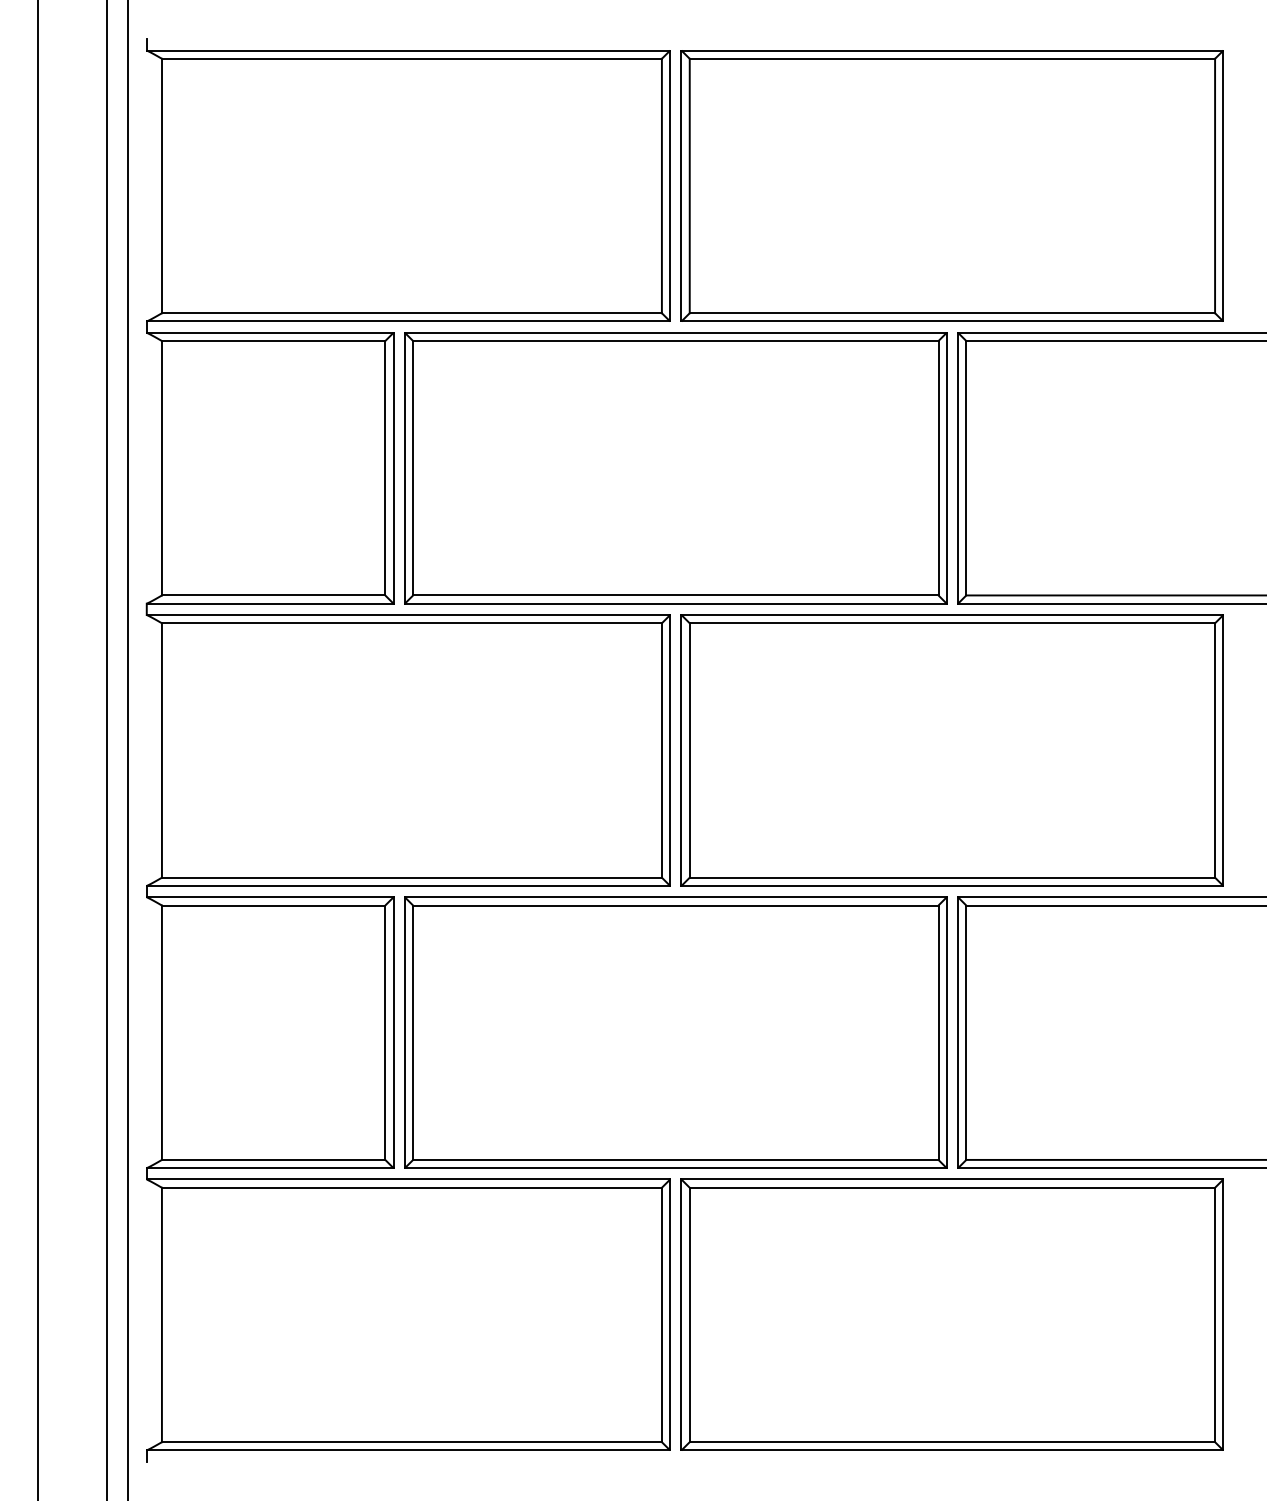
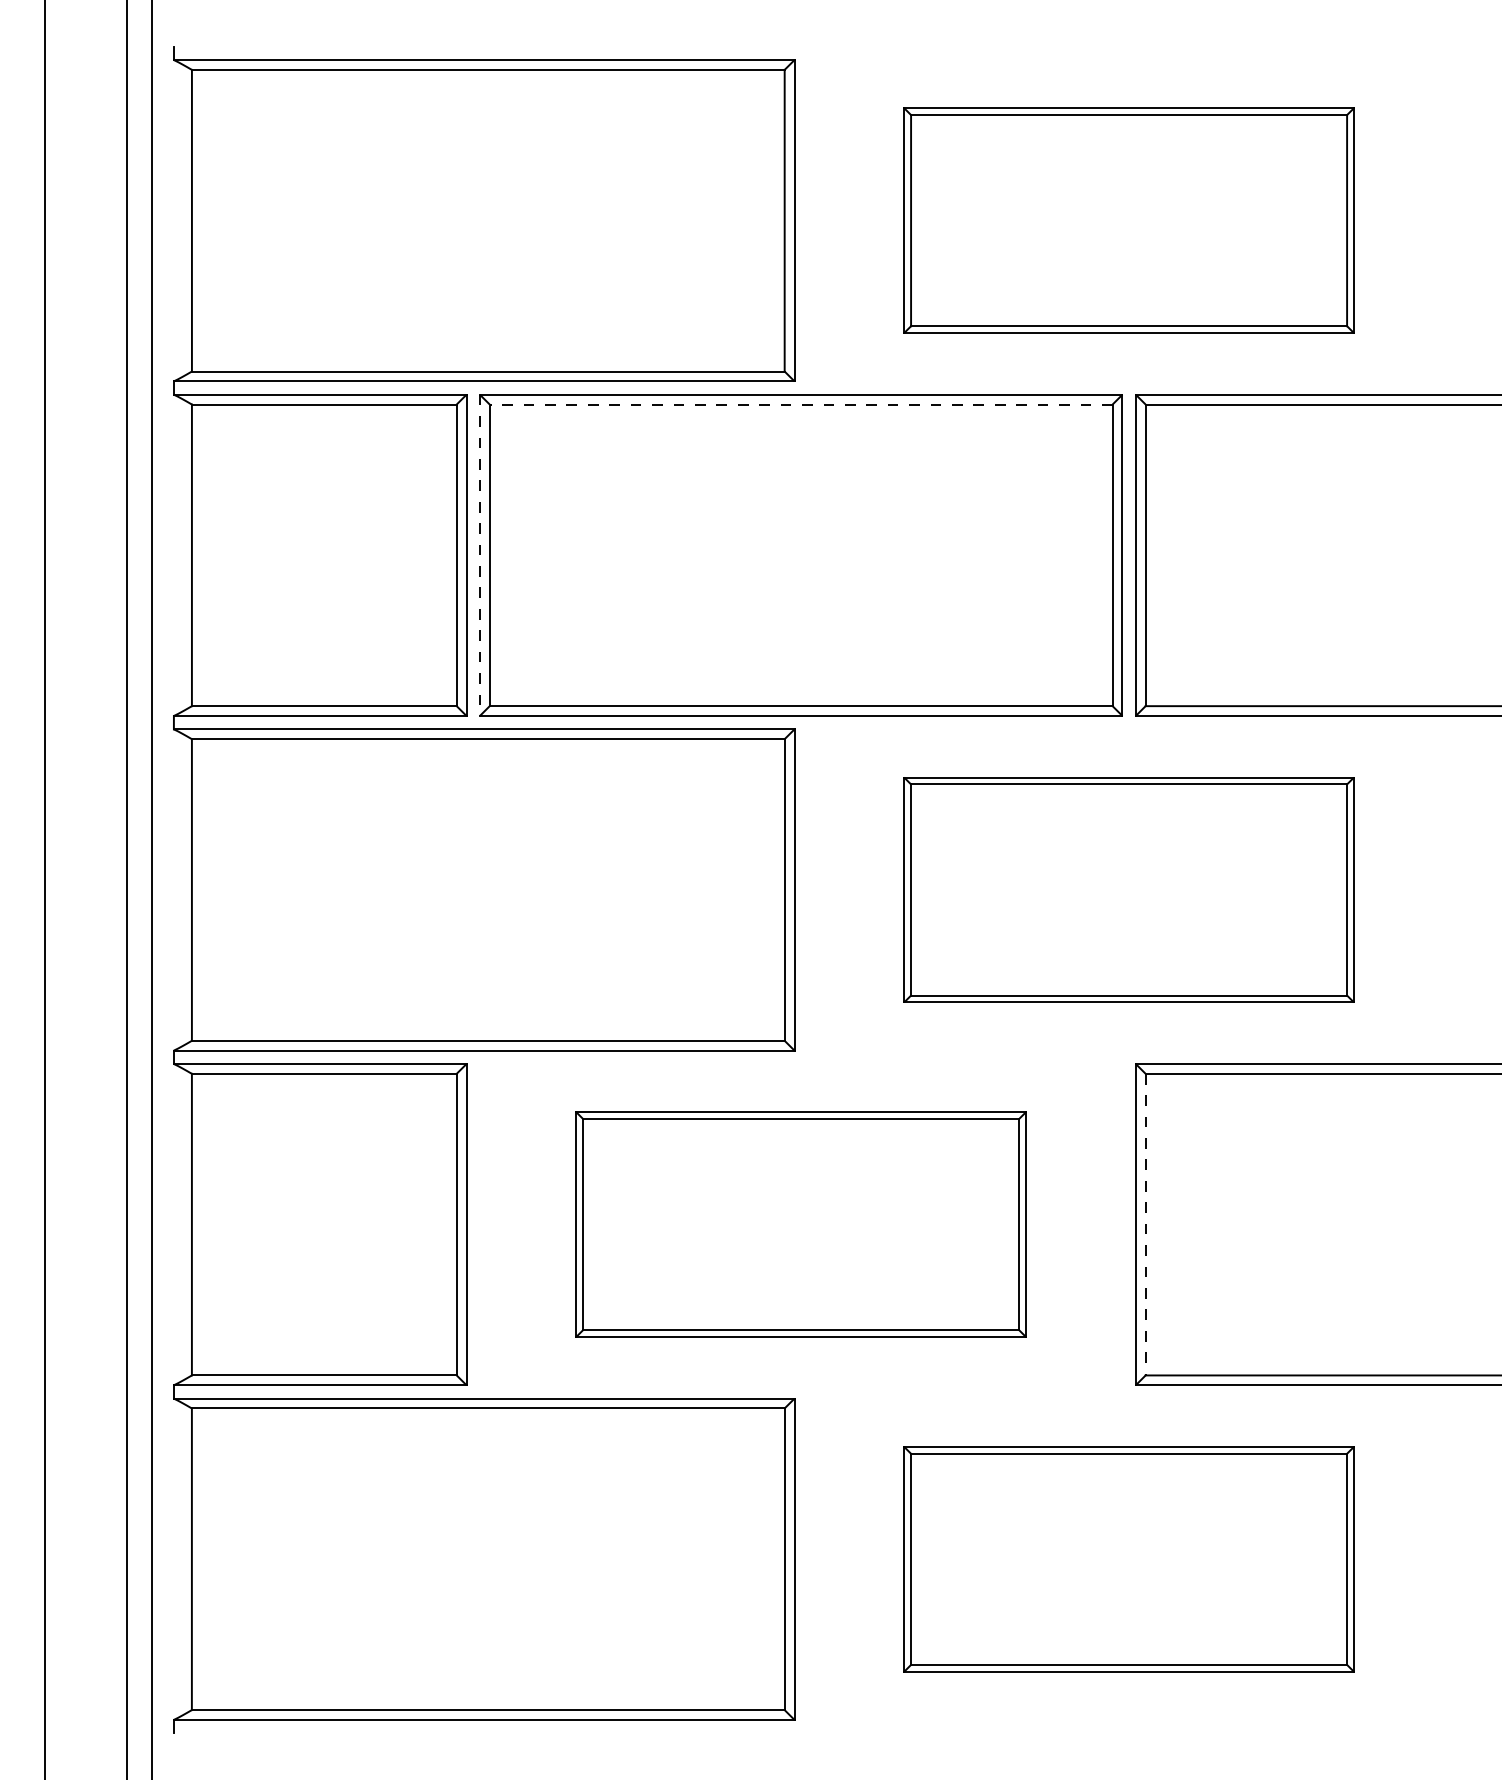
part: (951, 185) -> (1128, 220), size x0.7
line: (675, 341) -> (800, 404), solid -> dashed
line: (404, 468) -> (479, 555), solid -> dashed
part: (951, 750) -> (1128, 889), size x0.7
part: (675, 1032) -> (800, 1224), size x0.7
line: (966, 1032) -> (1145, 1224), solid -> dashed
part: (951, 1315) -> (1128, 1559), size x0.7

